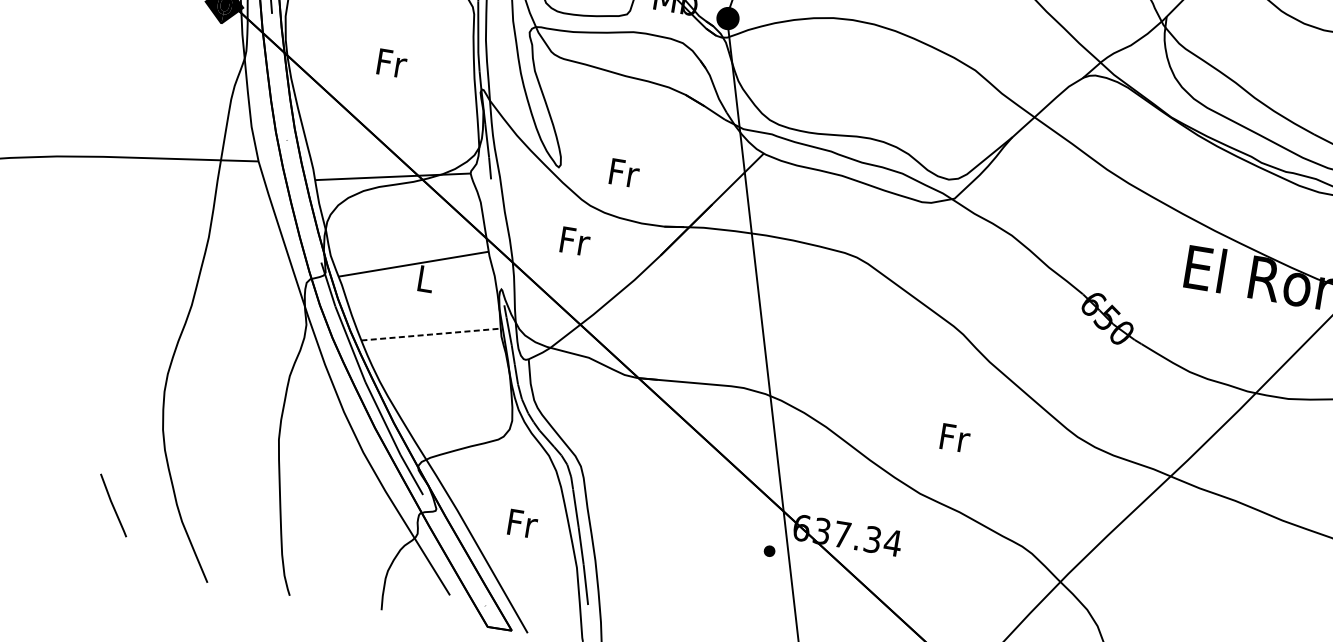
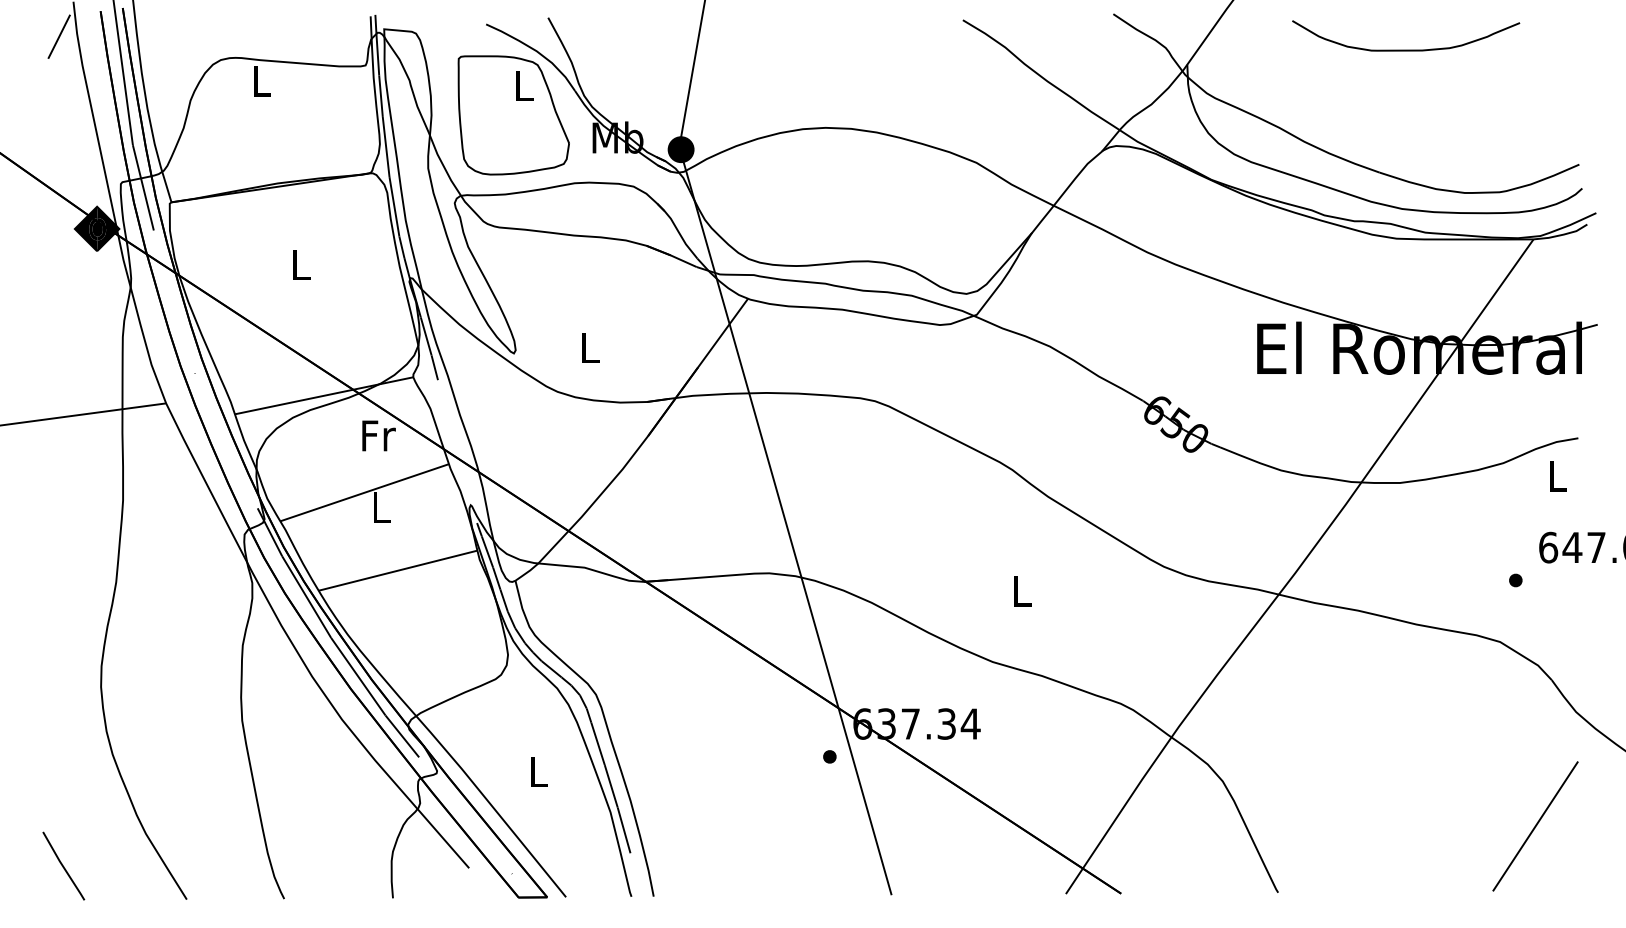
text: (391, 62) -> (301, 264), Fr -> L
text: (624, 172) -> (590, 347), Fr -> L
text: (574, 241) -> (378, 435), moved
line: (431, 334) -> (398, 570), dashed -> solid
text: (955, 437) -> (1022, 590), Fr -> L
line: (113, 504) -> (63, 865), moved
text: (522, 523) -> (539, 771), Fr -> L

